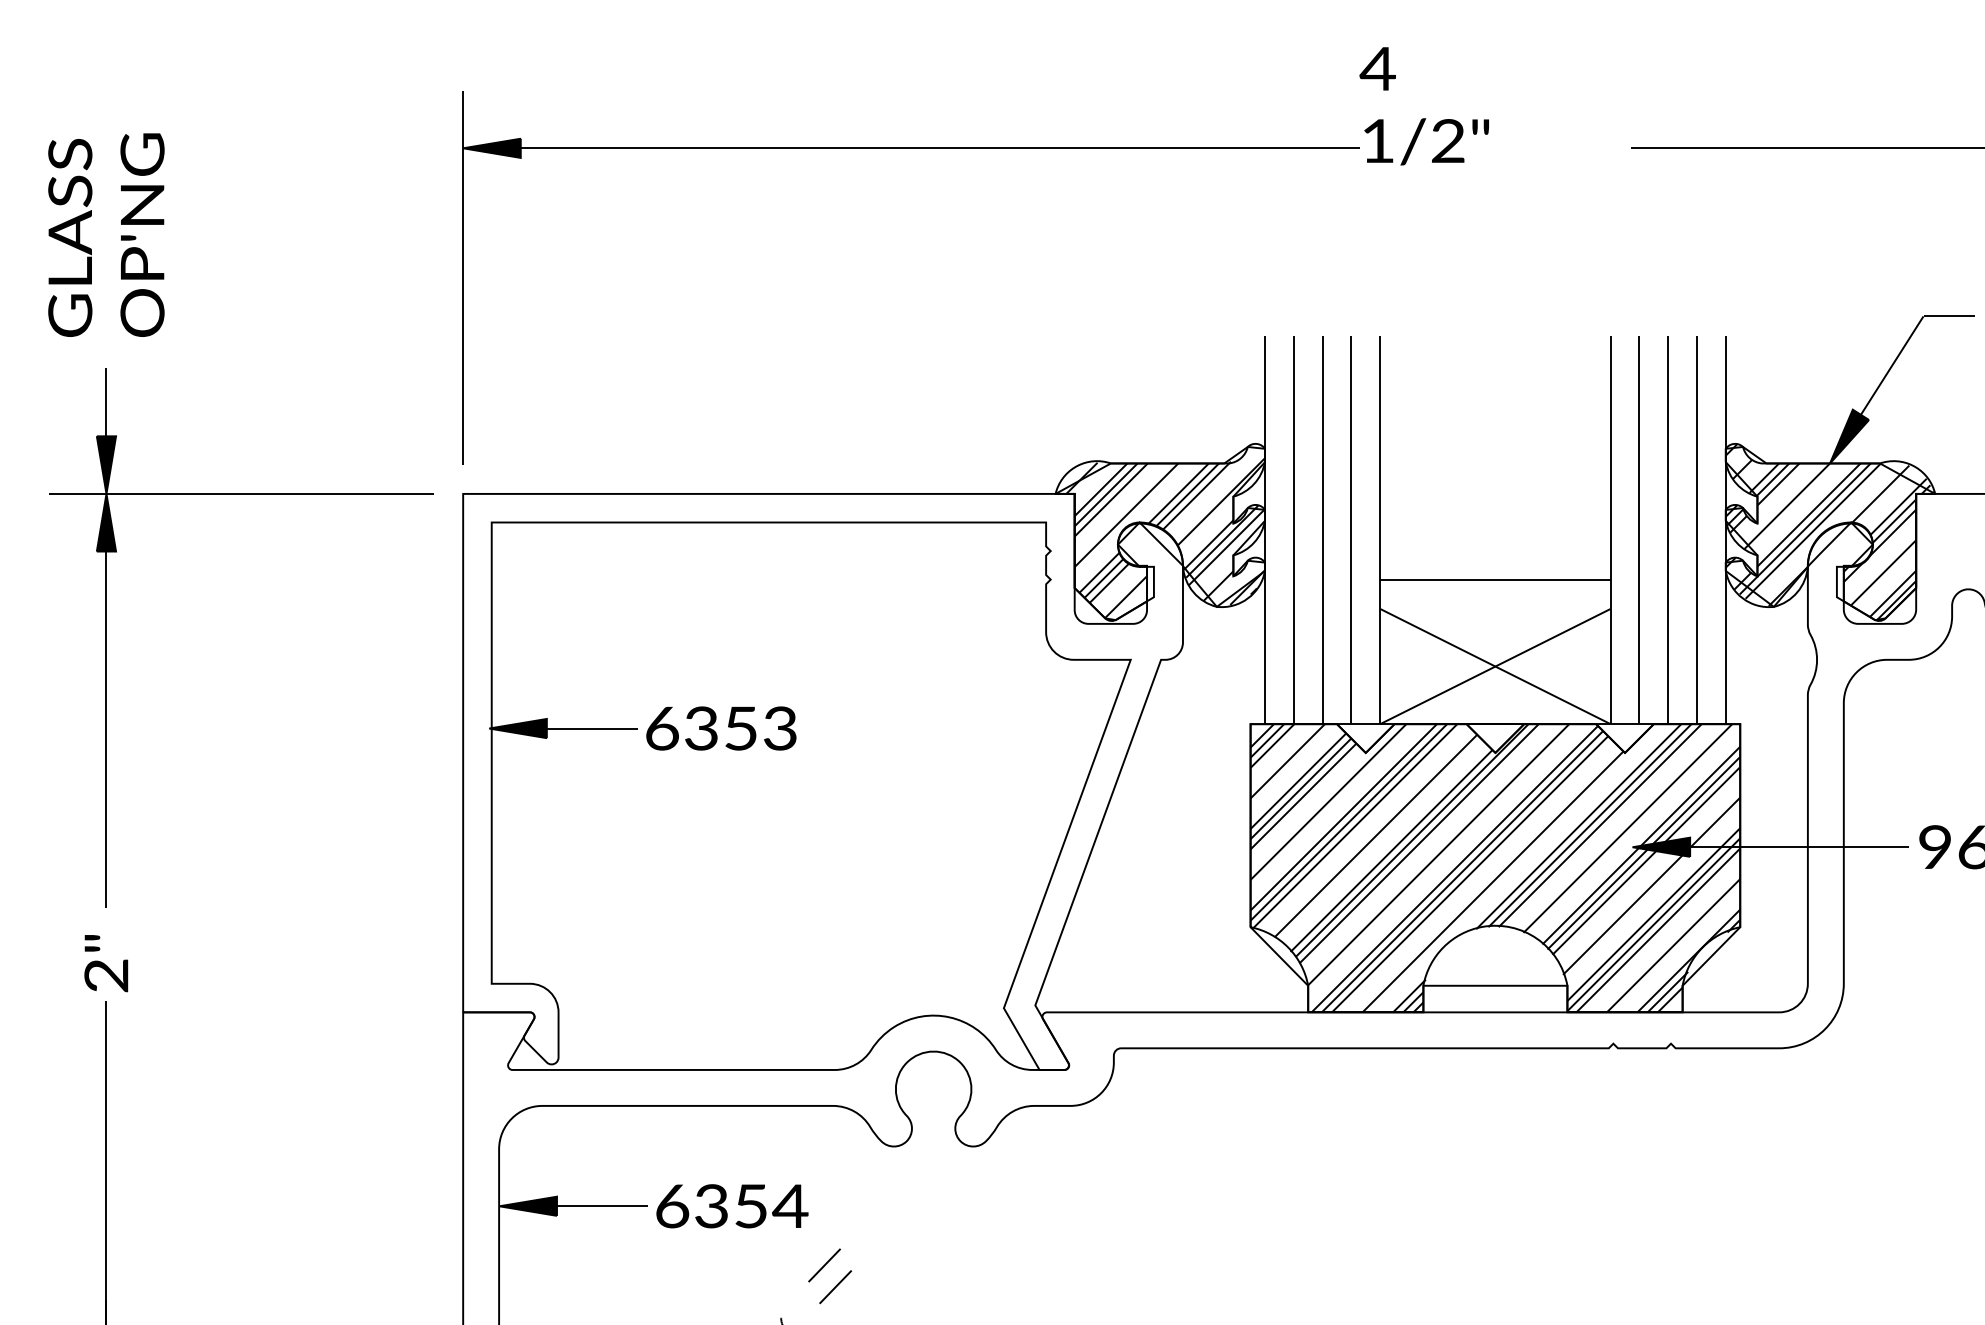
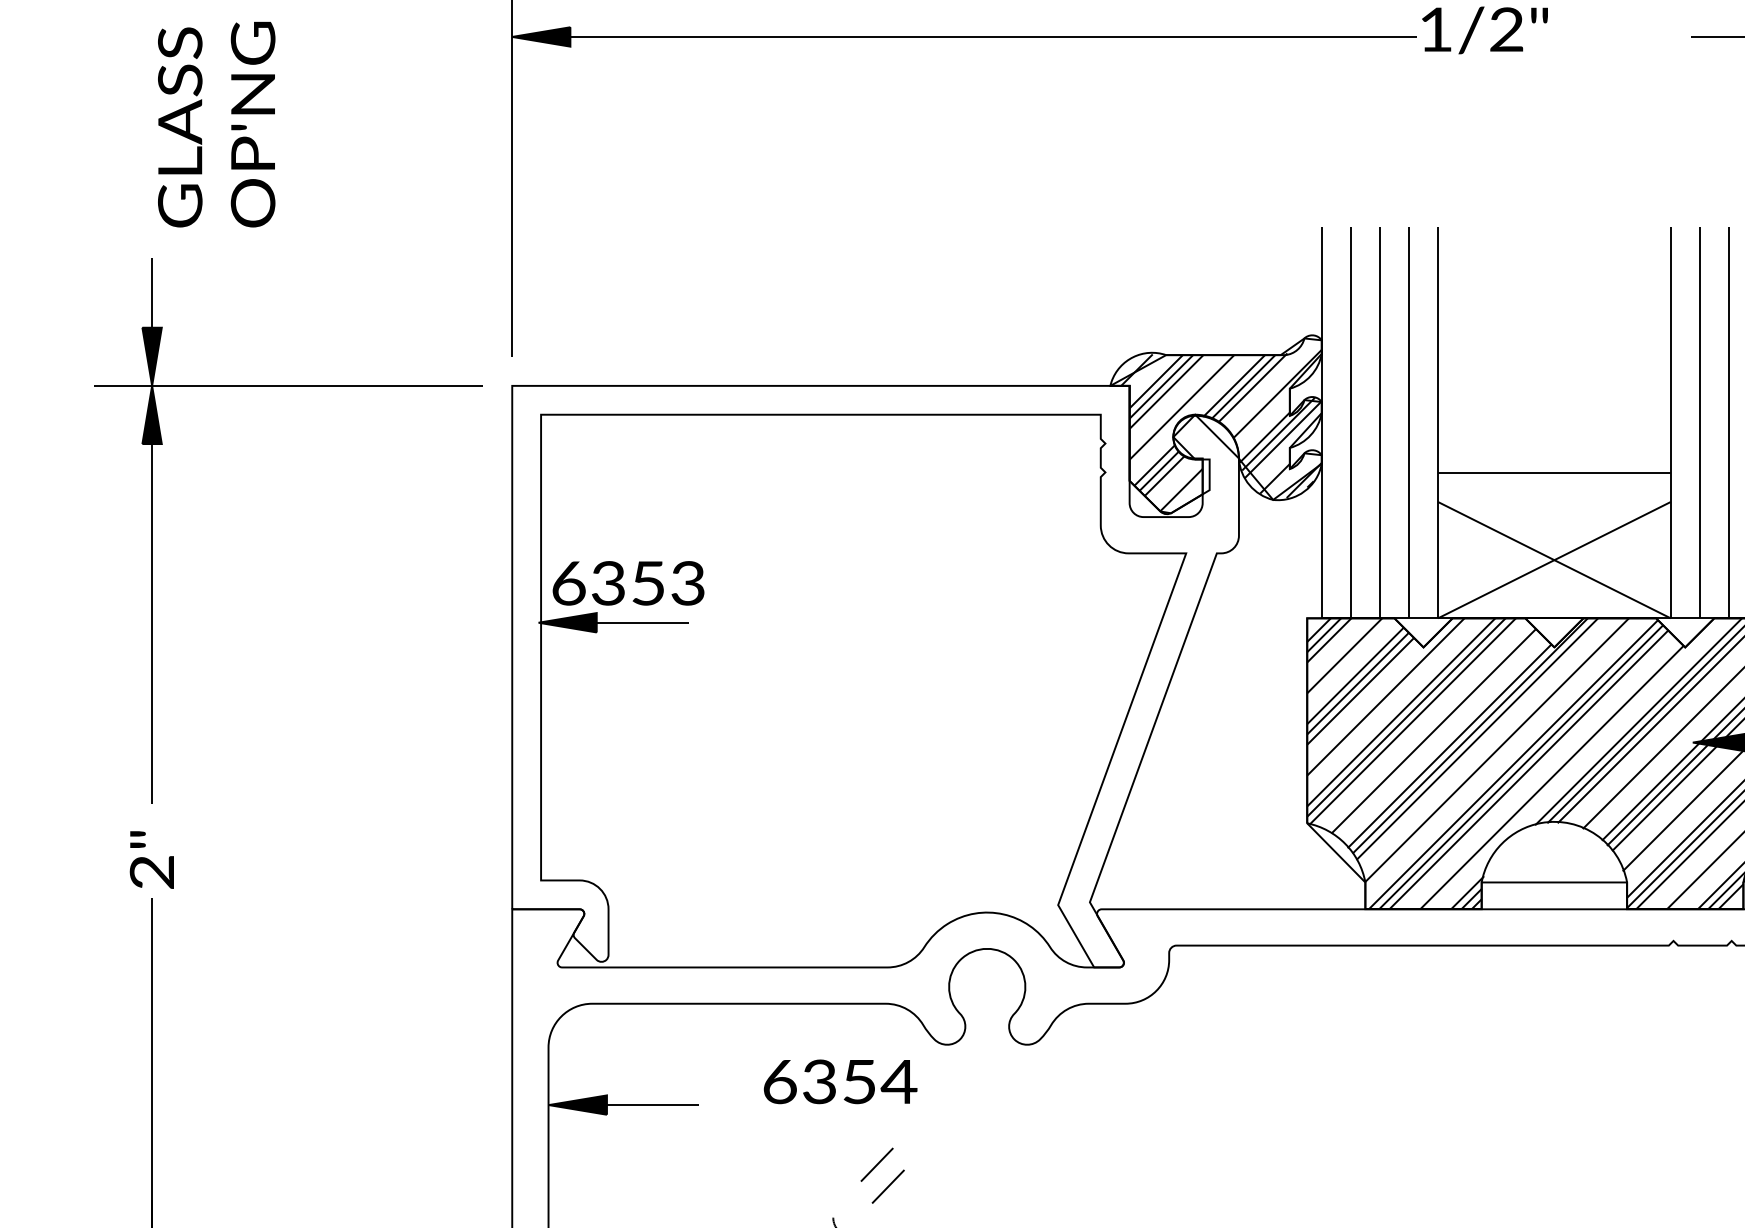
text: (106, 234) -> (216, 123), moved
text: (721, 728) -> (628, 583), moved
text: (732, 1206) -> (840, 1082), moved

